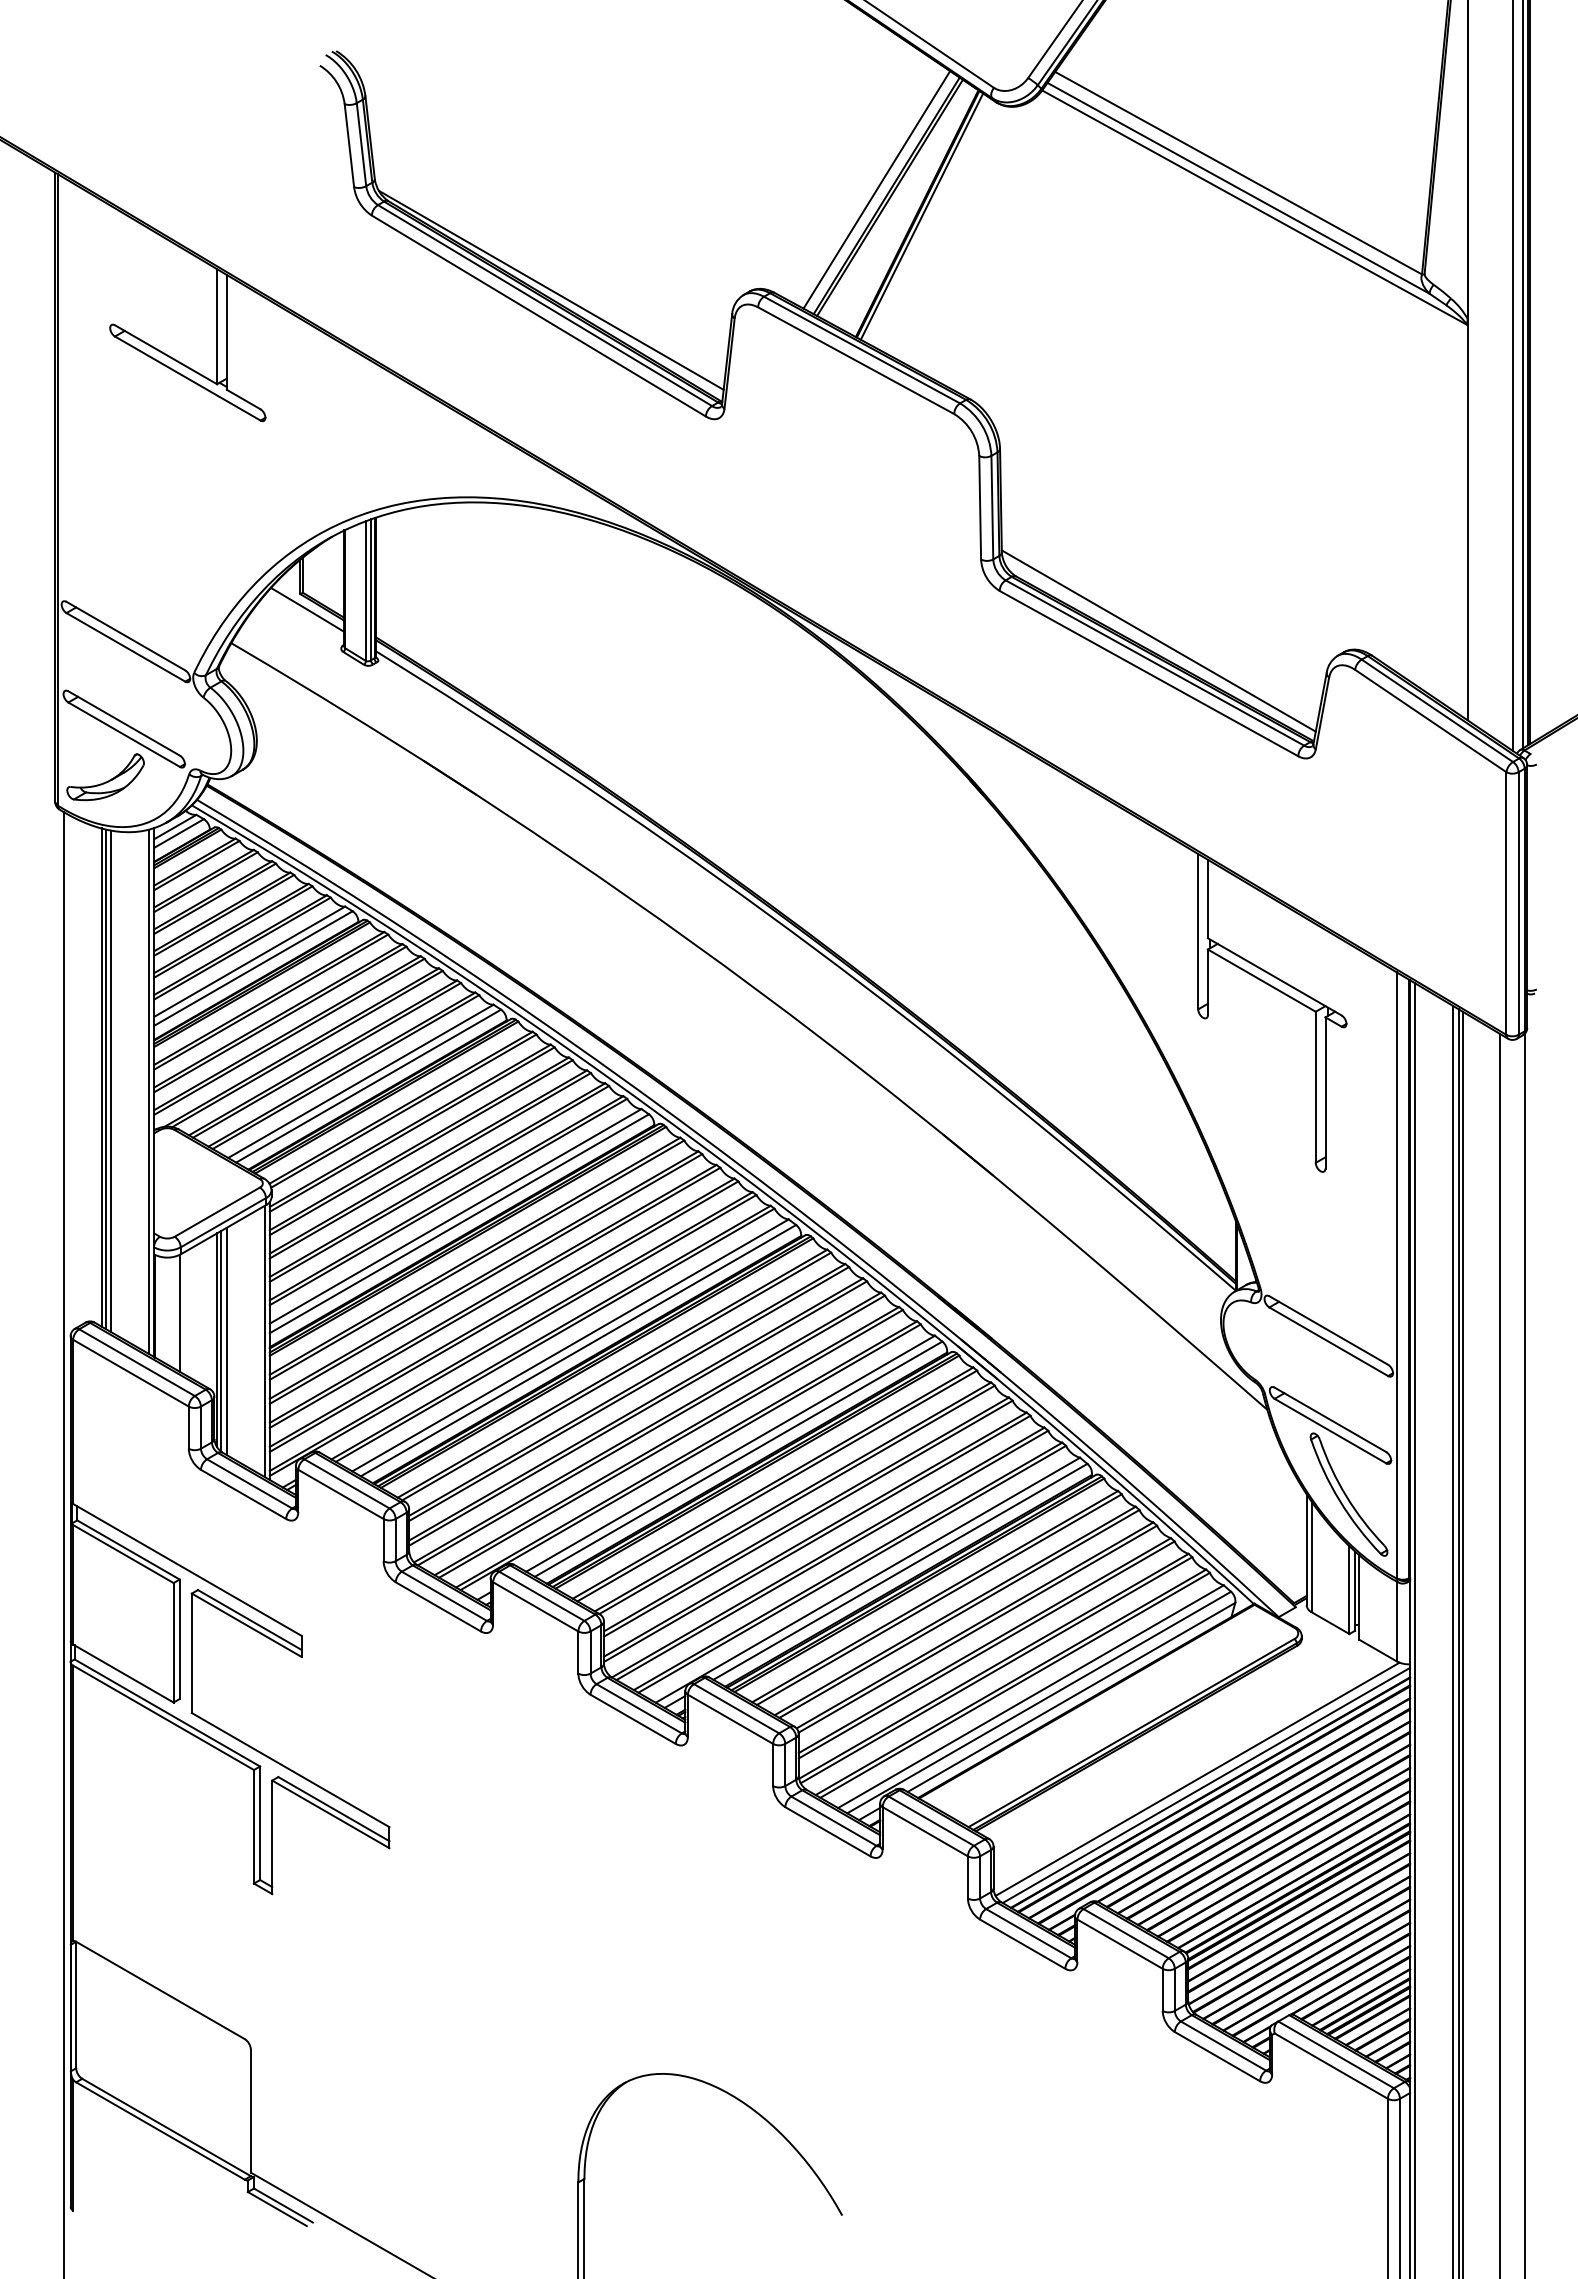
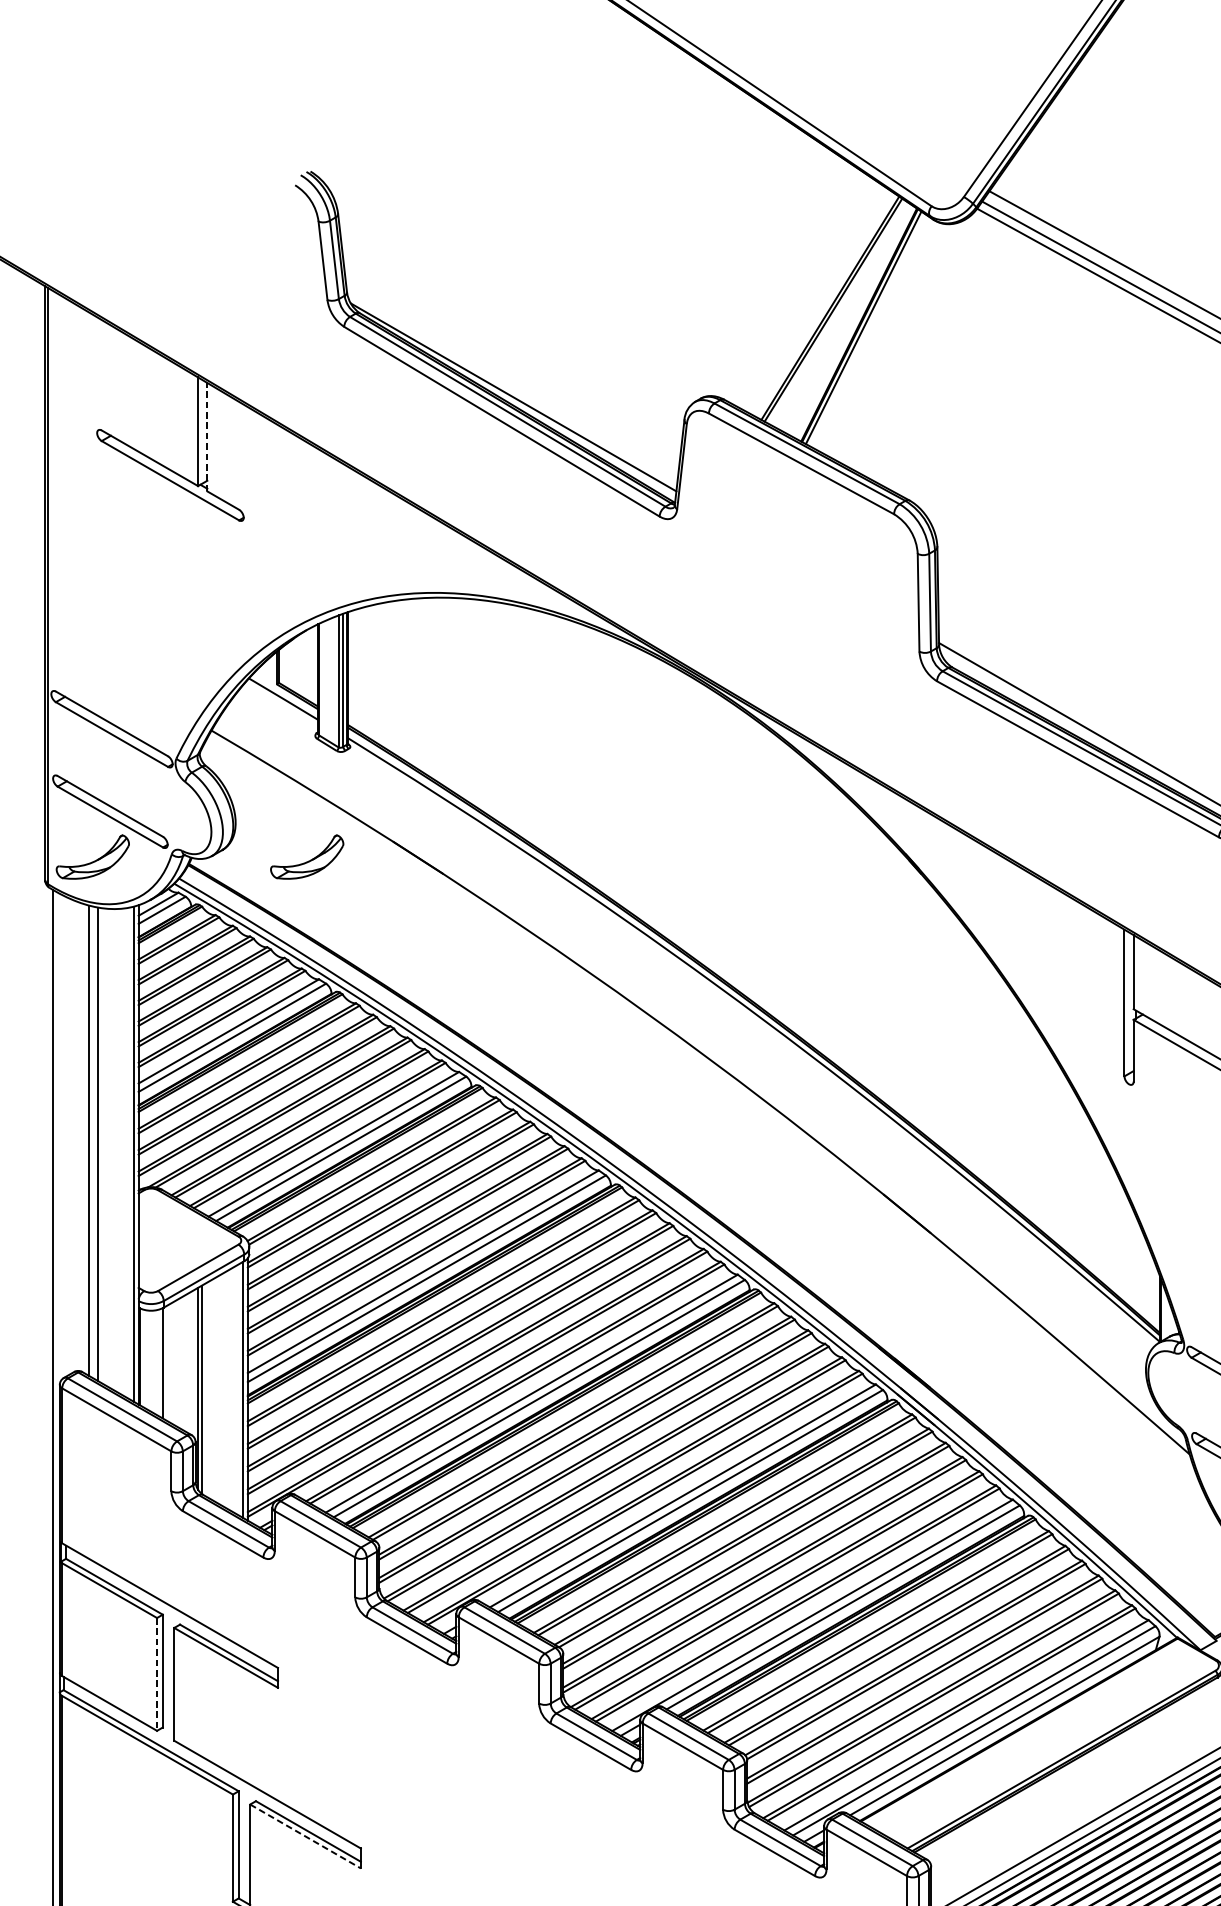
line: (876, 189) -> (820, 302), removed
line: (226, 331) -> (206, 436), solid -> dashed
part: (332, 777) -> (307, 857), added
line: (105, 1079) -> (92, 1142), removed
line: (227, 1341) -> (207, 1389), removed
line: (173, 1642) -> (156, 1674), solid -> dashed
line: (330, 1814) -> (305, 1836), solid -> dashed

